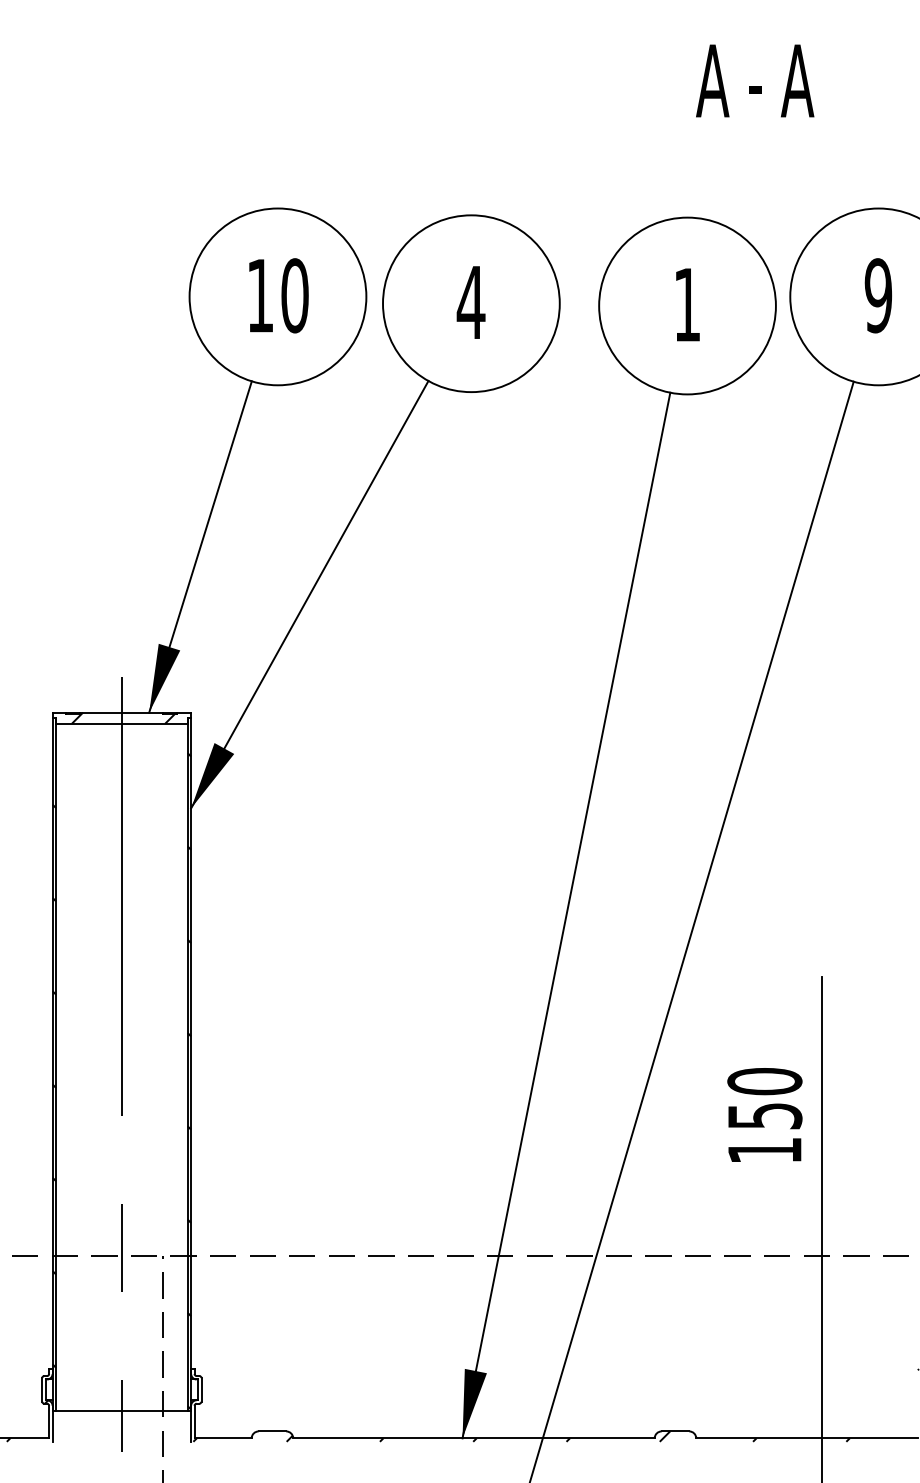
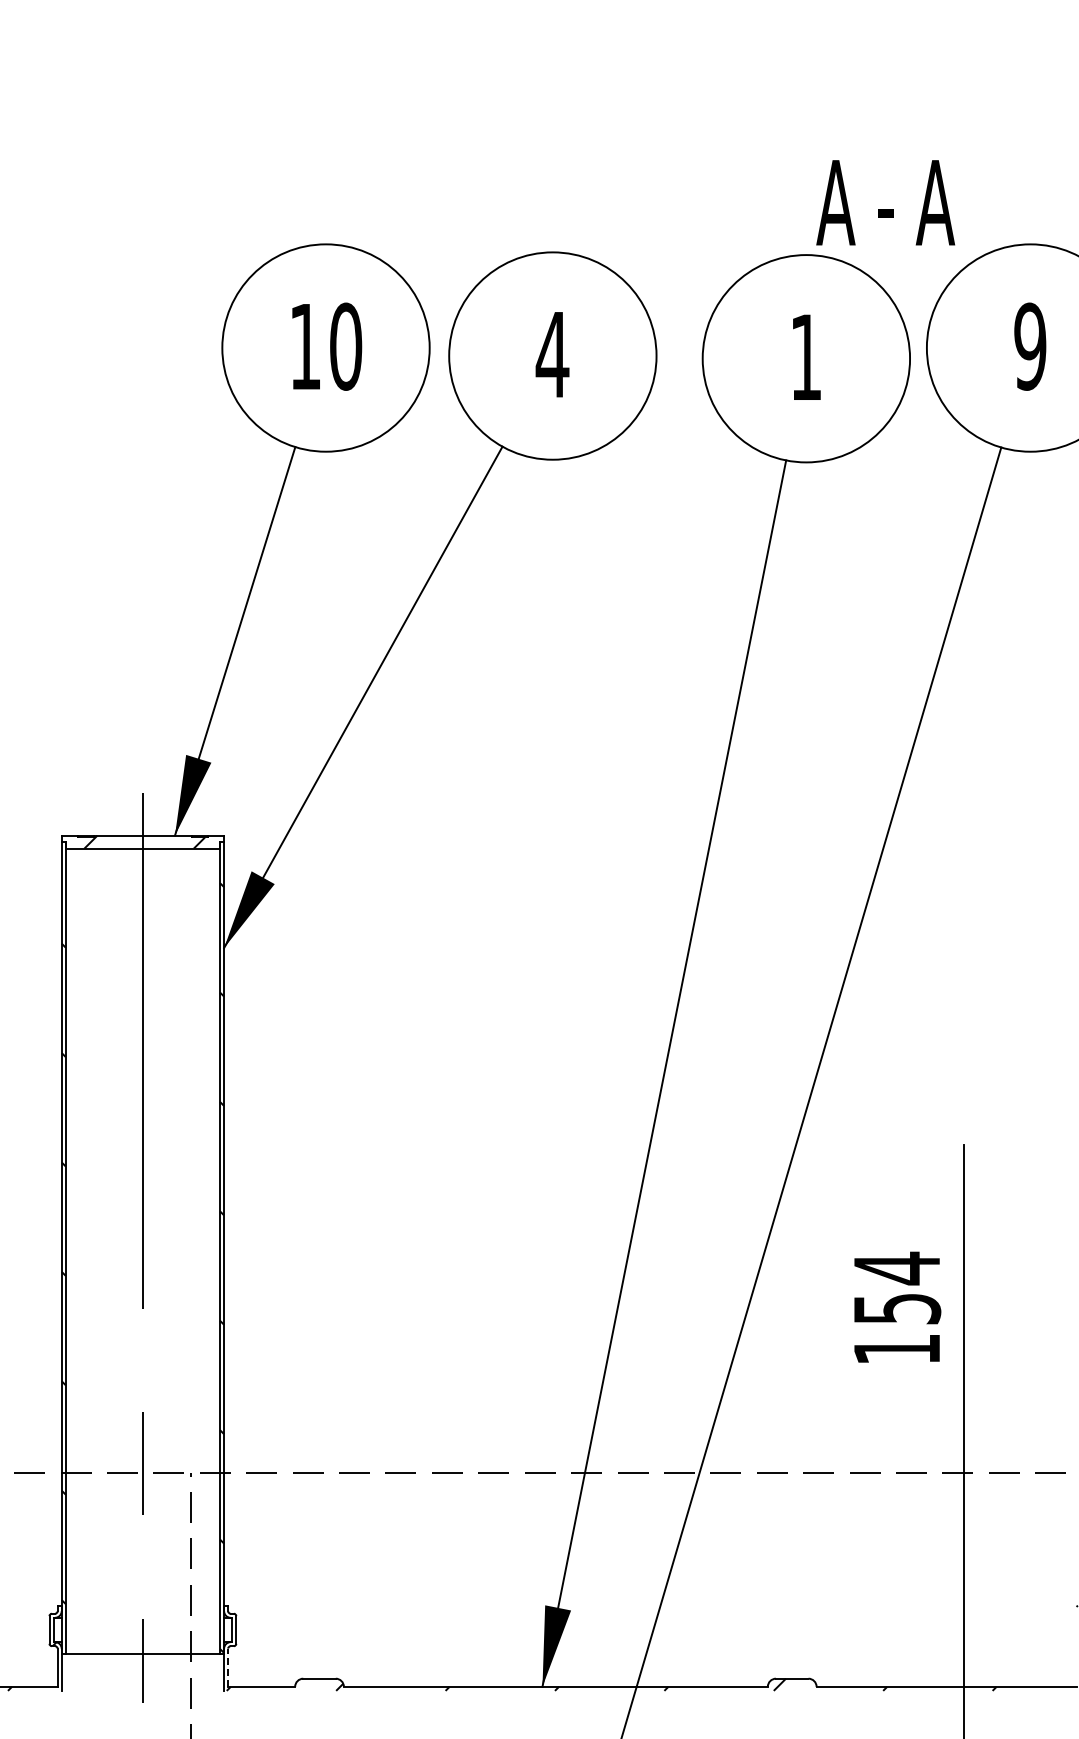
text: (754, 80) -> (885, 202), moved
text: (765, 1081) -> (897, 1268), 150 -> 154
line: (194, 1421) -> (228, 1667), solid -> dashed

